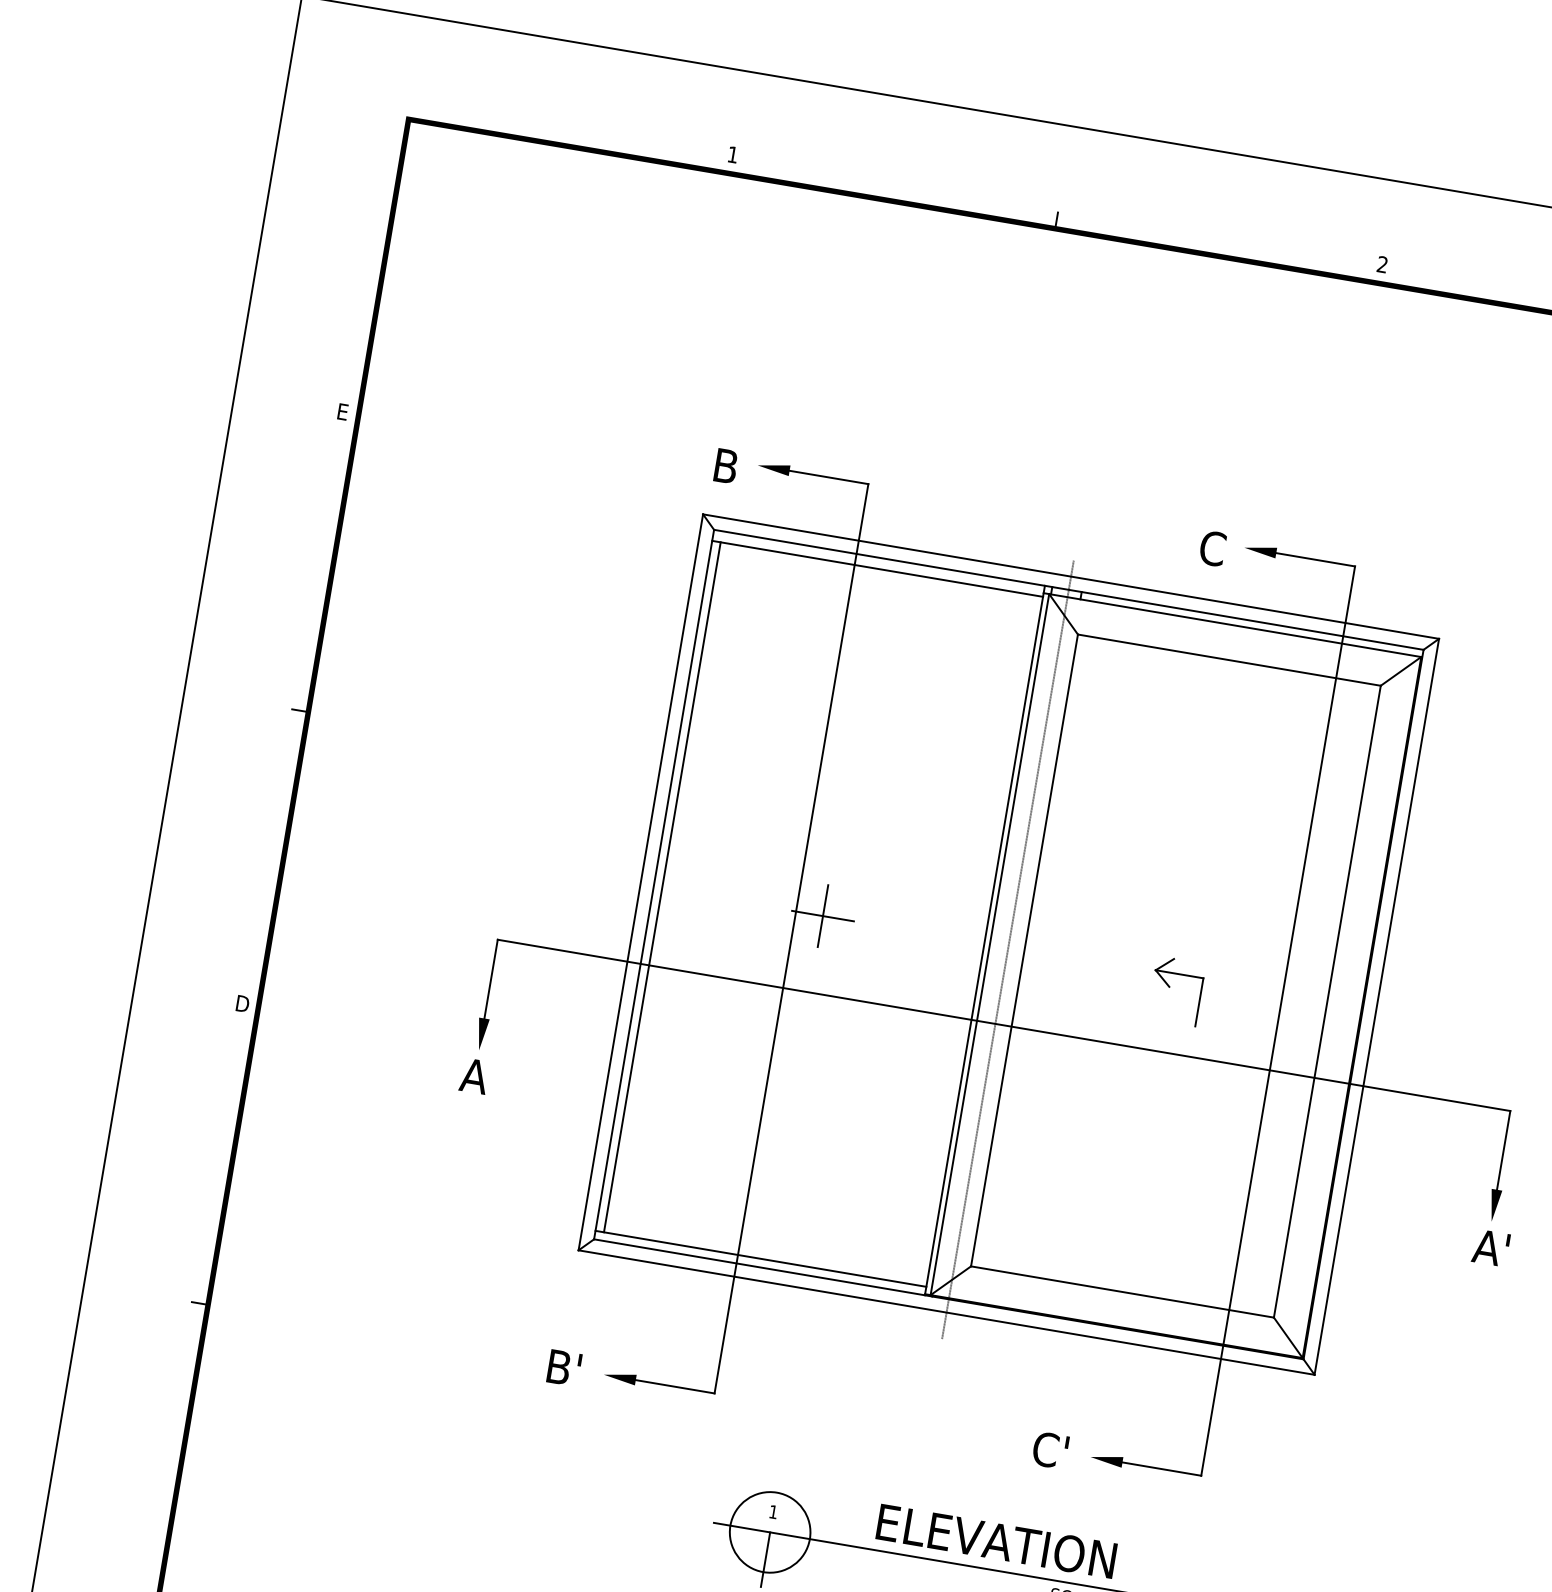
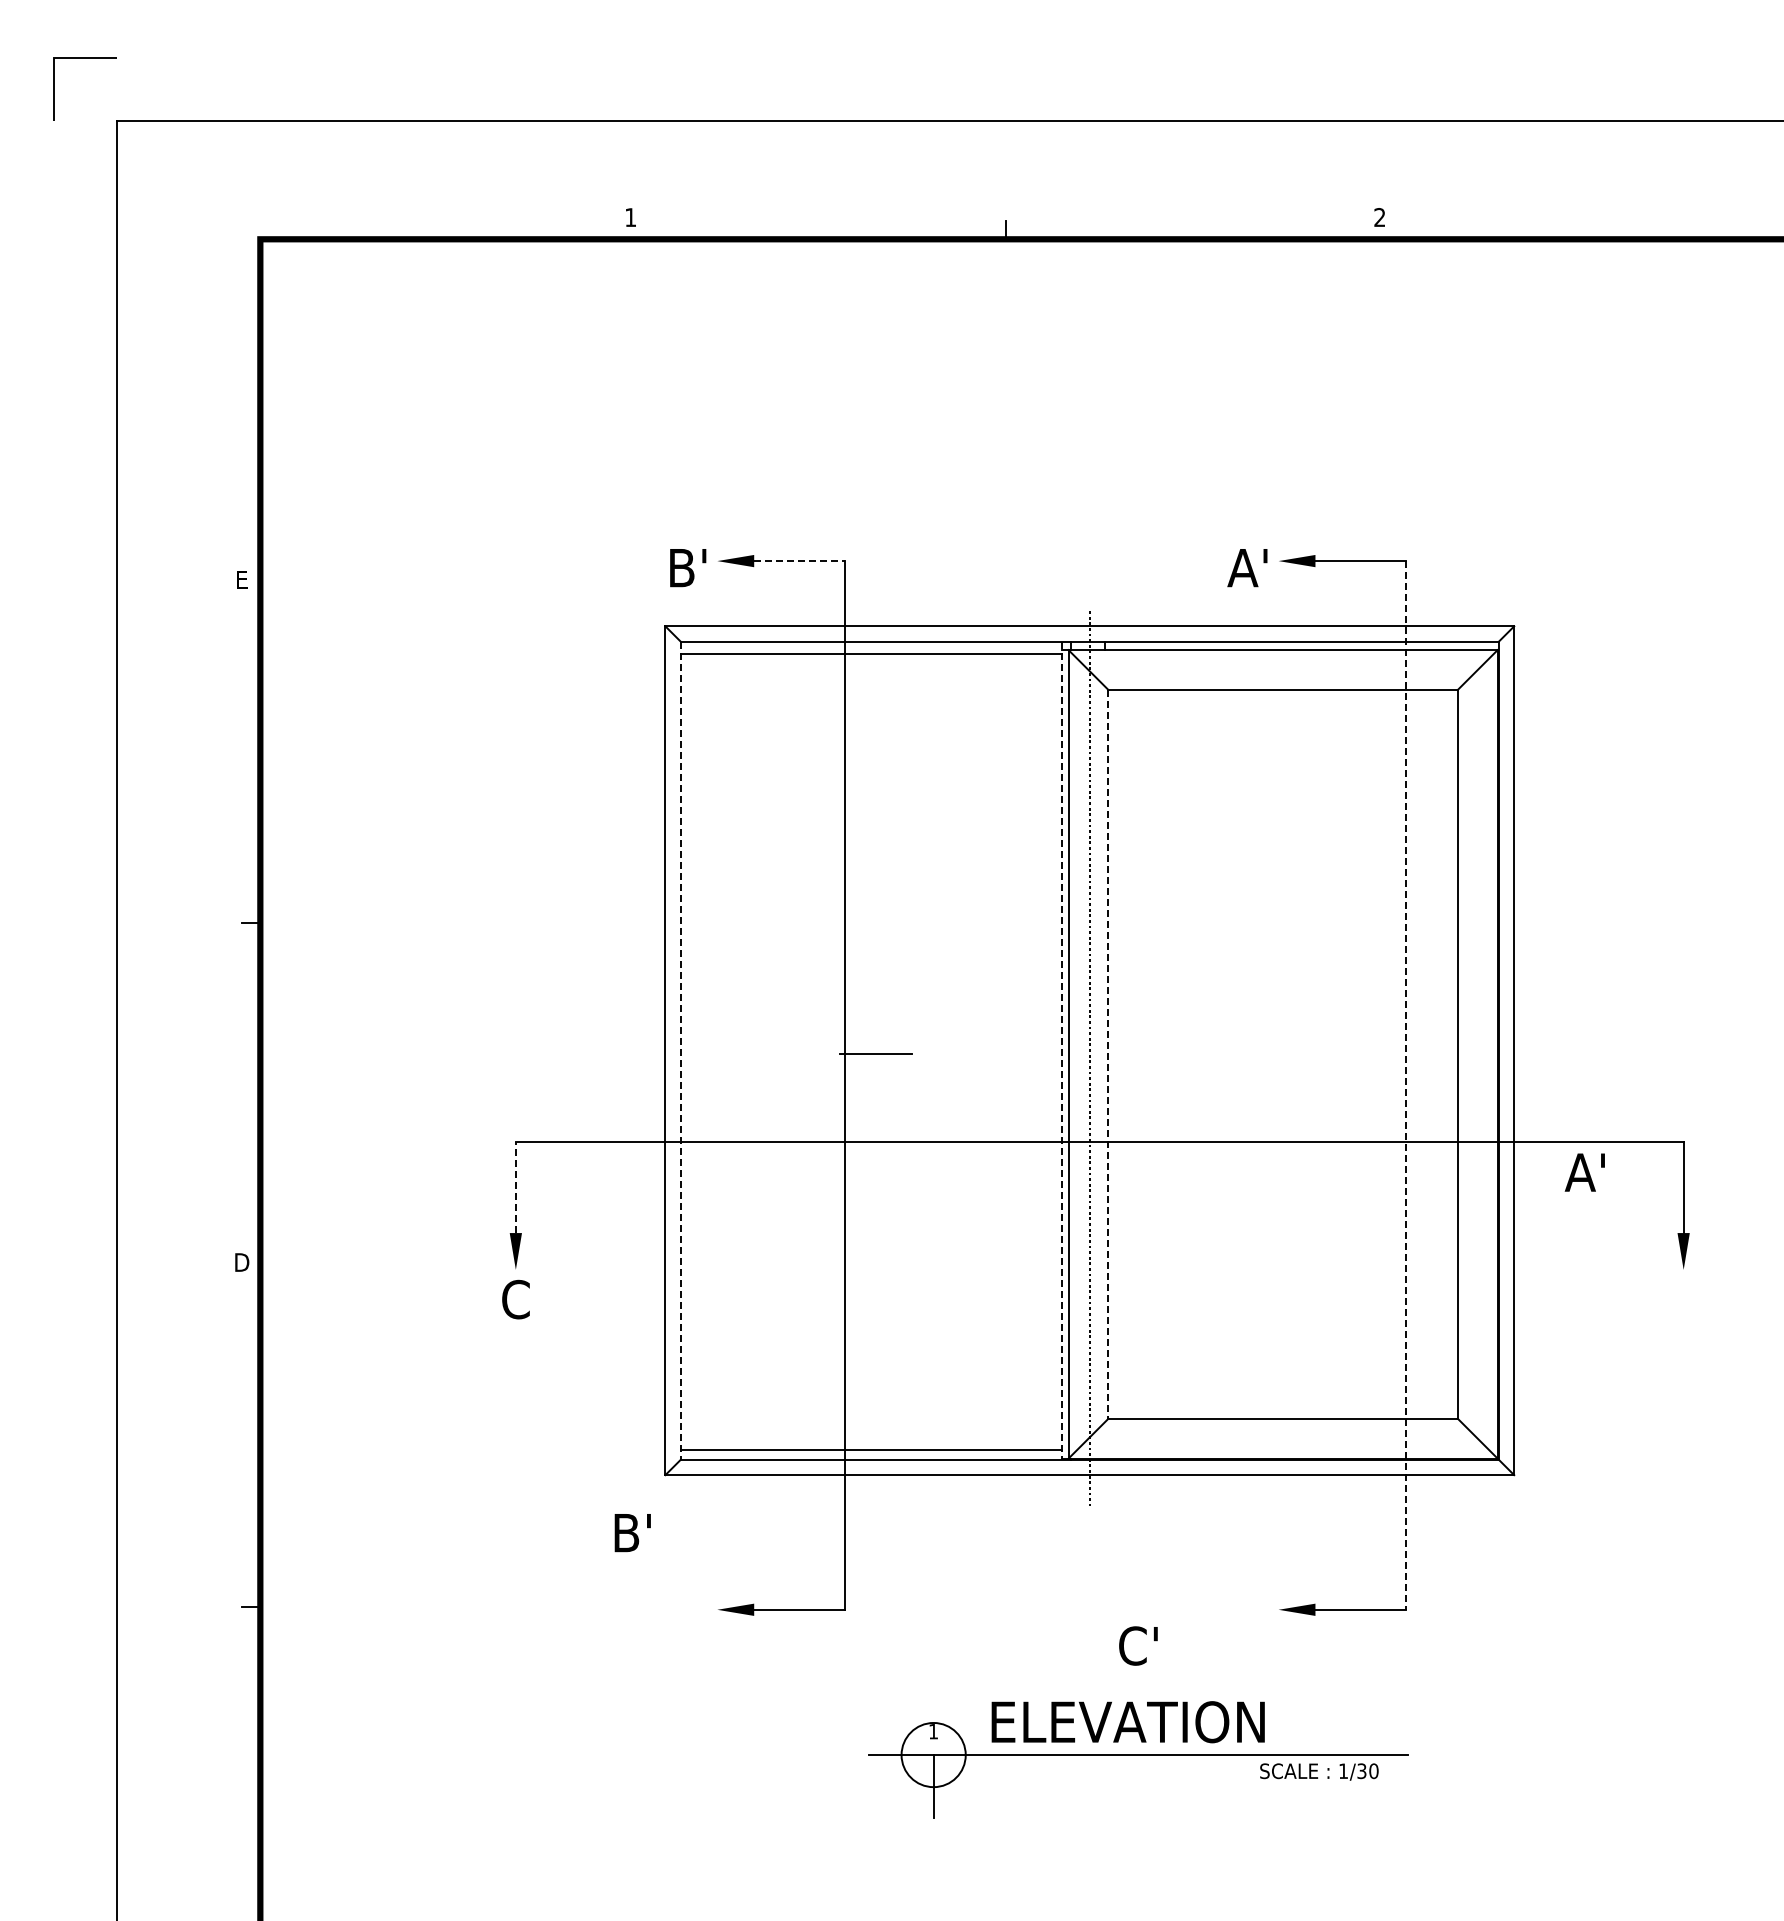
text: (747, 459) -> (704, 556), B -> B'
line: (829, 477) -> (800, 561), solid -> dashed
text: (1216, 548) -> (1247, 567), C -> A'
line: (653, 885) -> (680, 1051), solid -> dashed
line: (662, 887) -> (690, 1052), removed
line: (823, 915) -> (876, 1053), removed
line: (985, 941) -> (1062, 1051), solid -> dashed
line: (1024, 950) -> (1108, 1054), solid -> dashed
line: (490, 978) -> (515, 1187), solid -> dashed
part: (1169, 987) -> (1278, 1068), removed
line: (1278, 1021) -> (1406, 1085), solid -> dashed
text: (474, 1076) -> (515, 1299), A -> C
text: (1490, 1247) -> (1584, 1172), moved
text: (564, 1368) -> (632, 1533), moved
text: (1050, 1450) -> (1138, 1645), moved
circle: (770, 1531) -> (933, 1754), size x0.7
text: (995, 1541) -> (1127, 1722), moved

